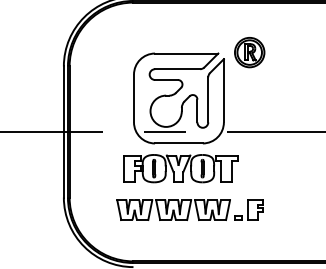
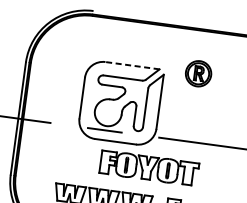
part: (249, 52) -> (198, 73), moved
line: (186, 53) -> (132, 65), solid -> dashed
part: (180, 168) -> (149, 168), moved

